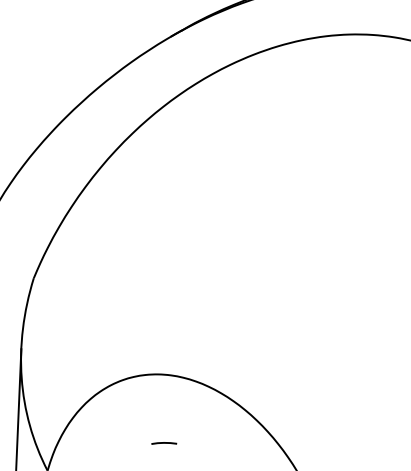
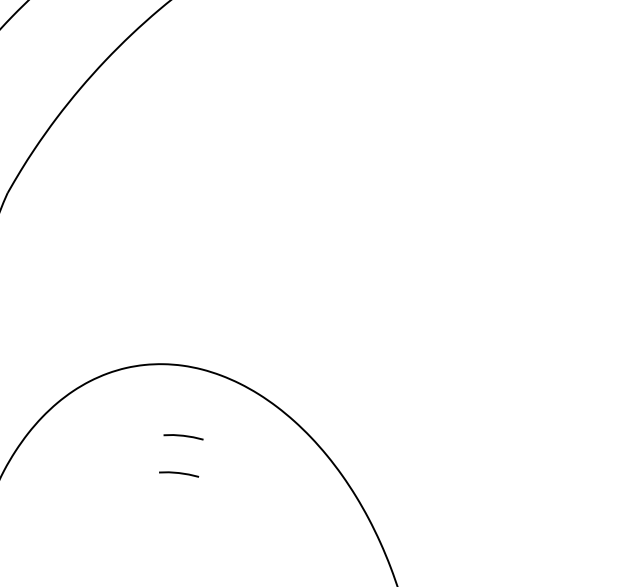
line: (164, 419) -> (183, 436), added

